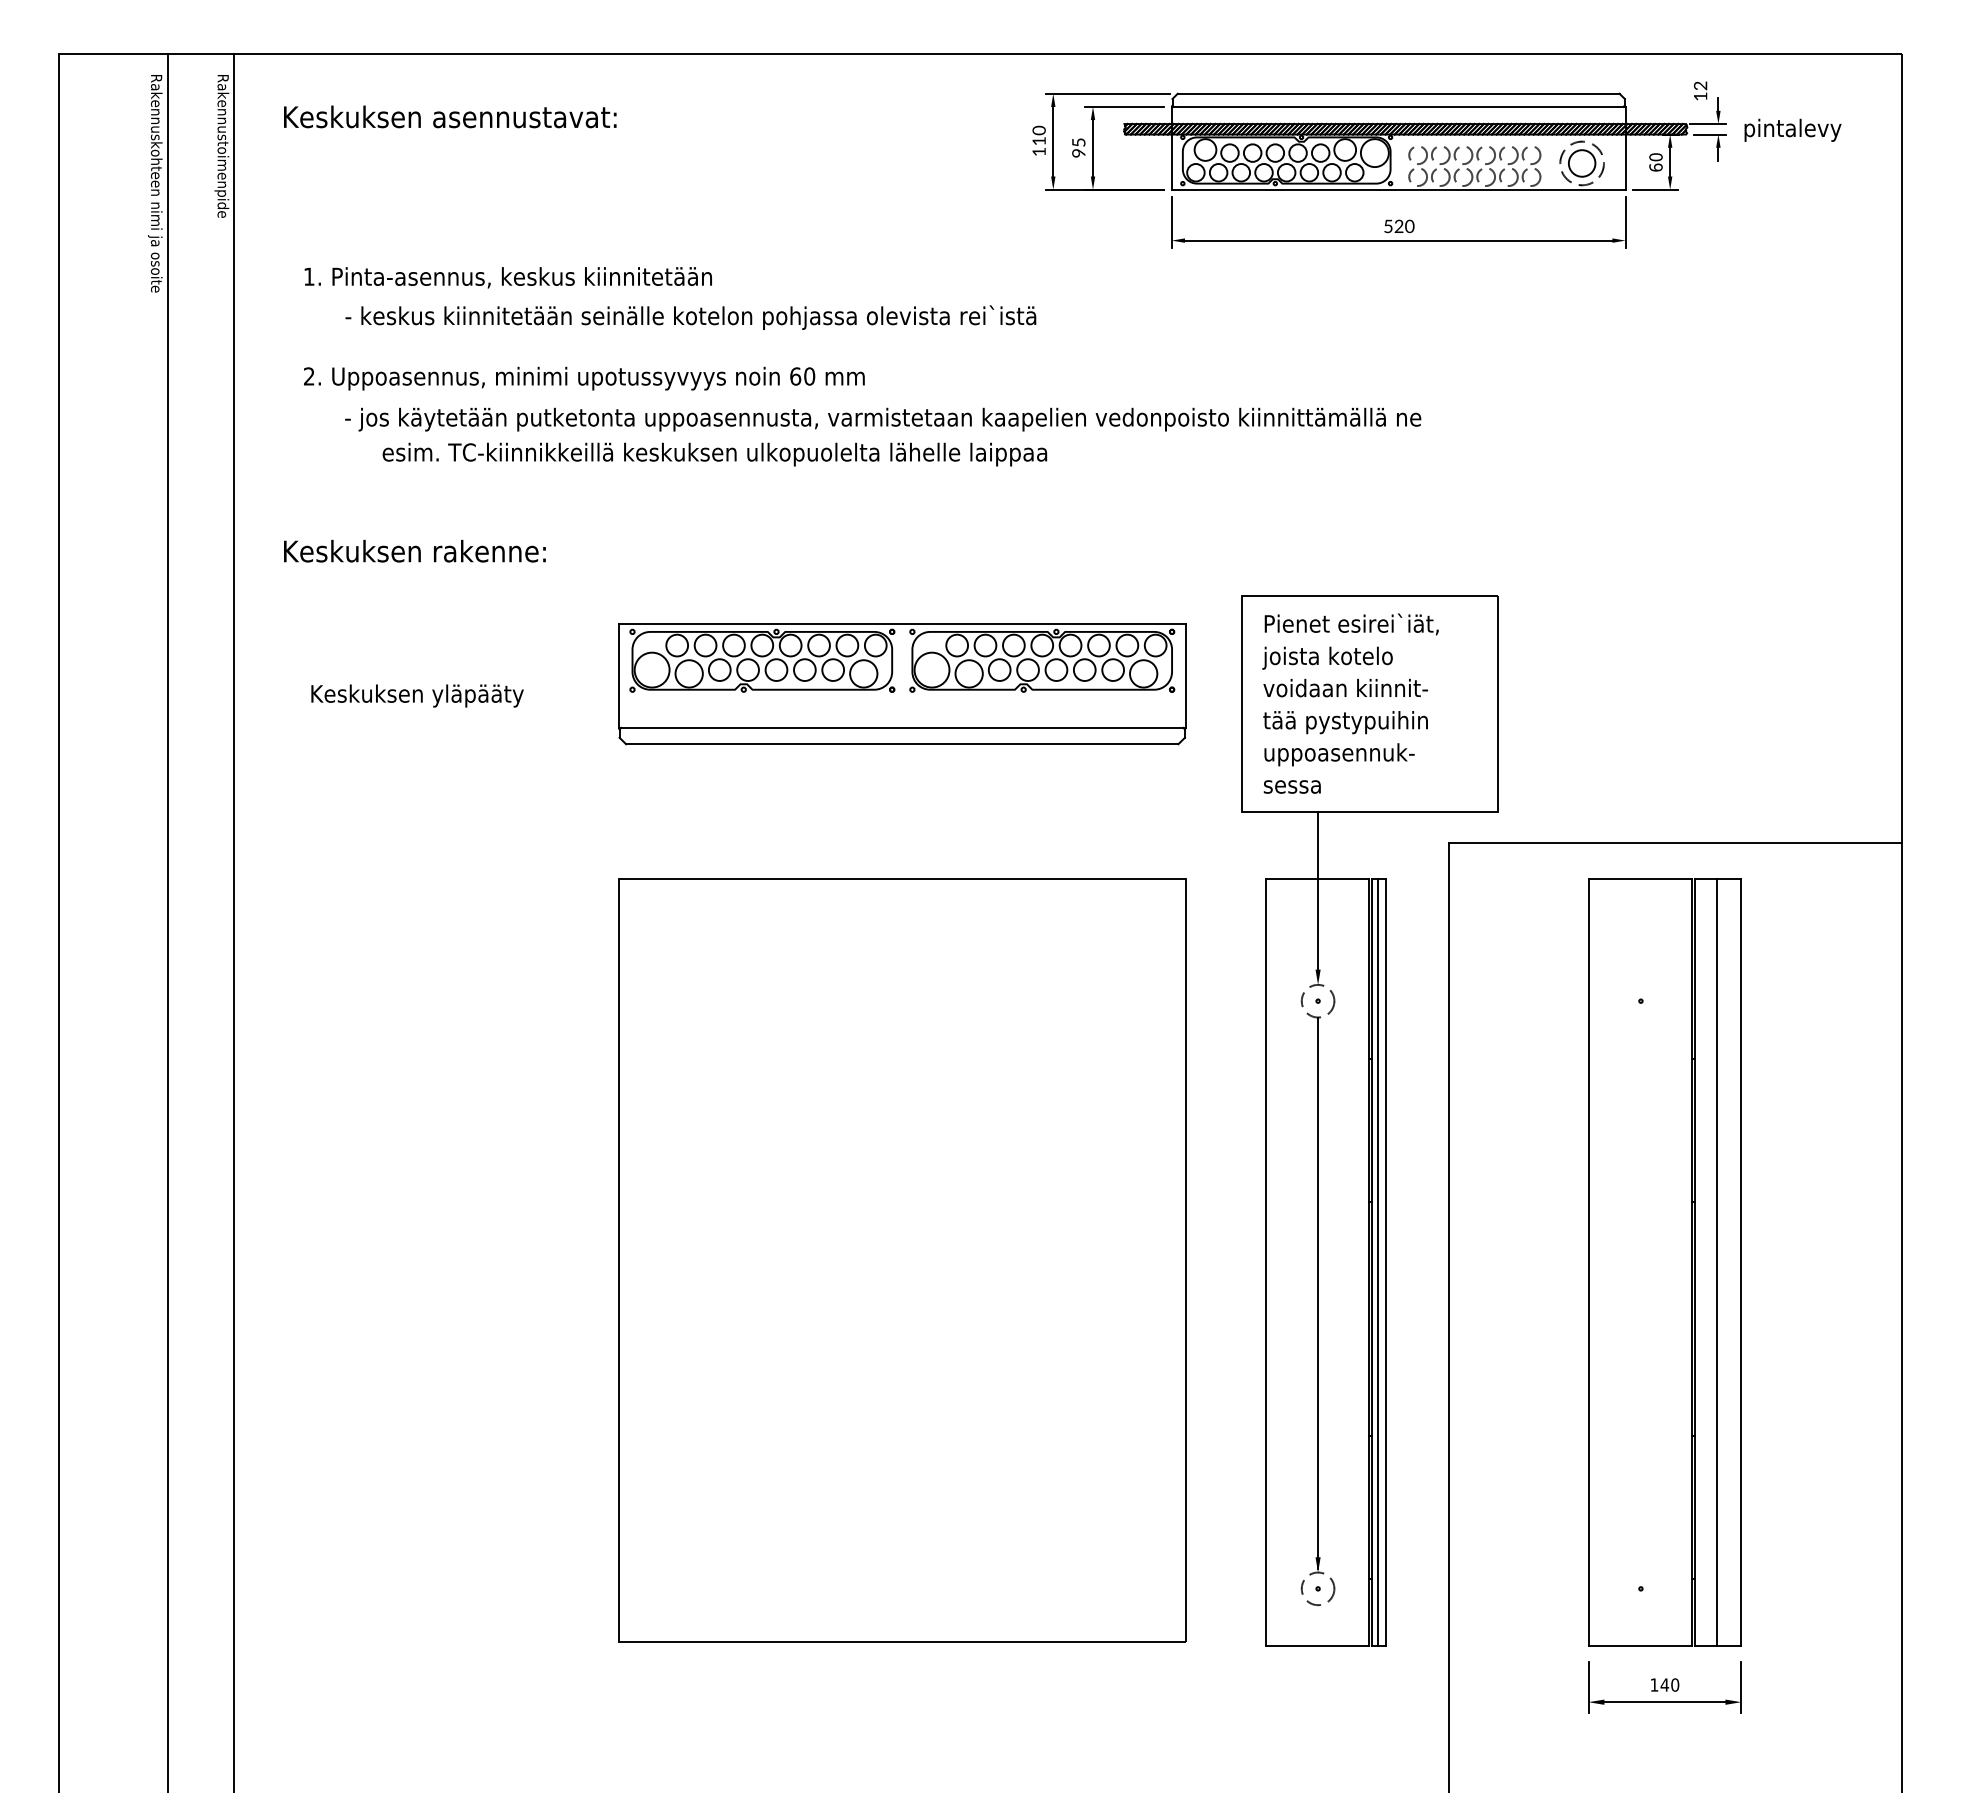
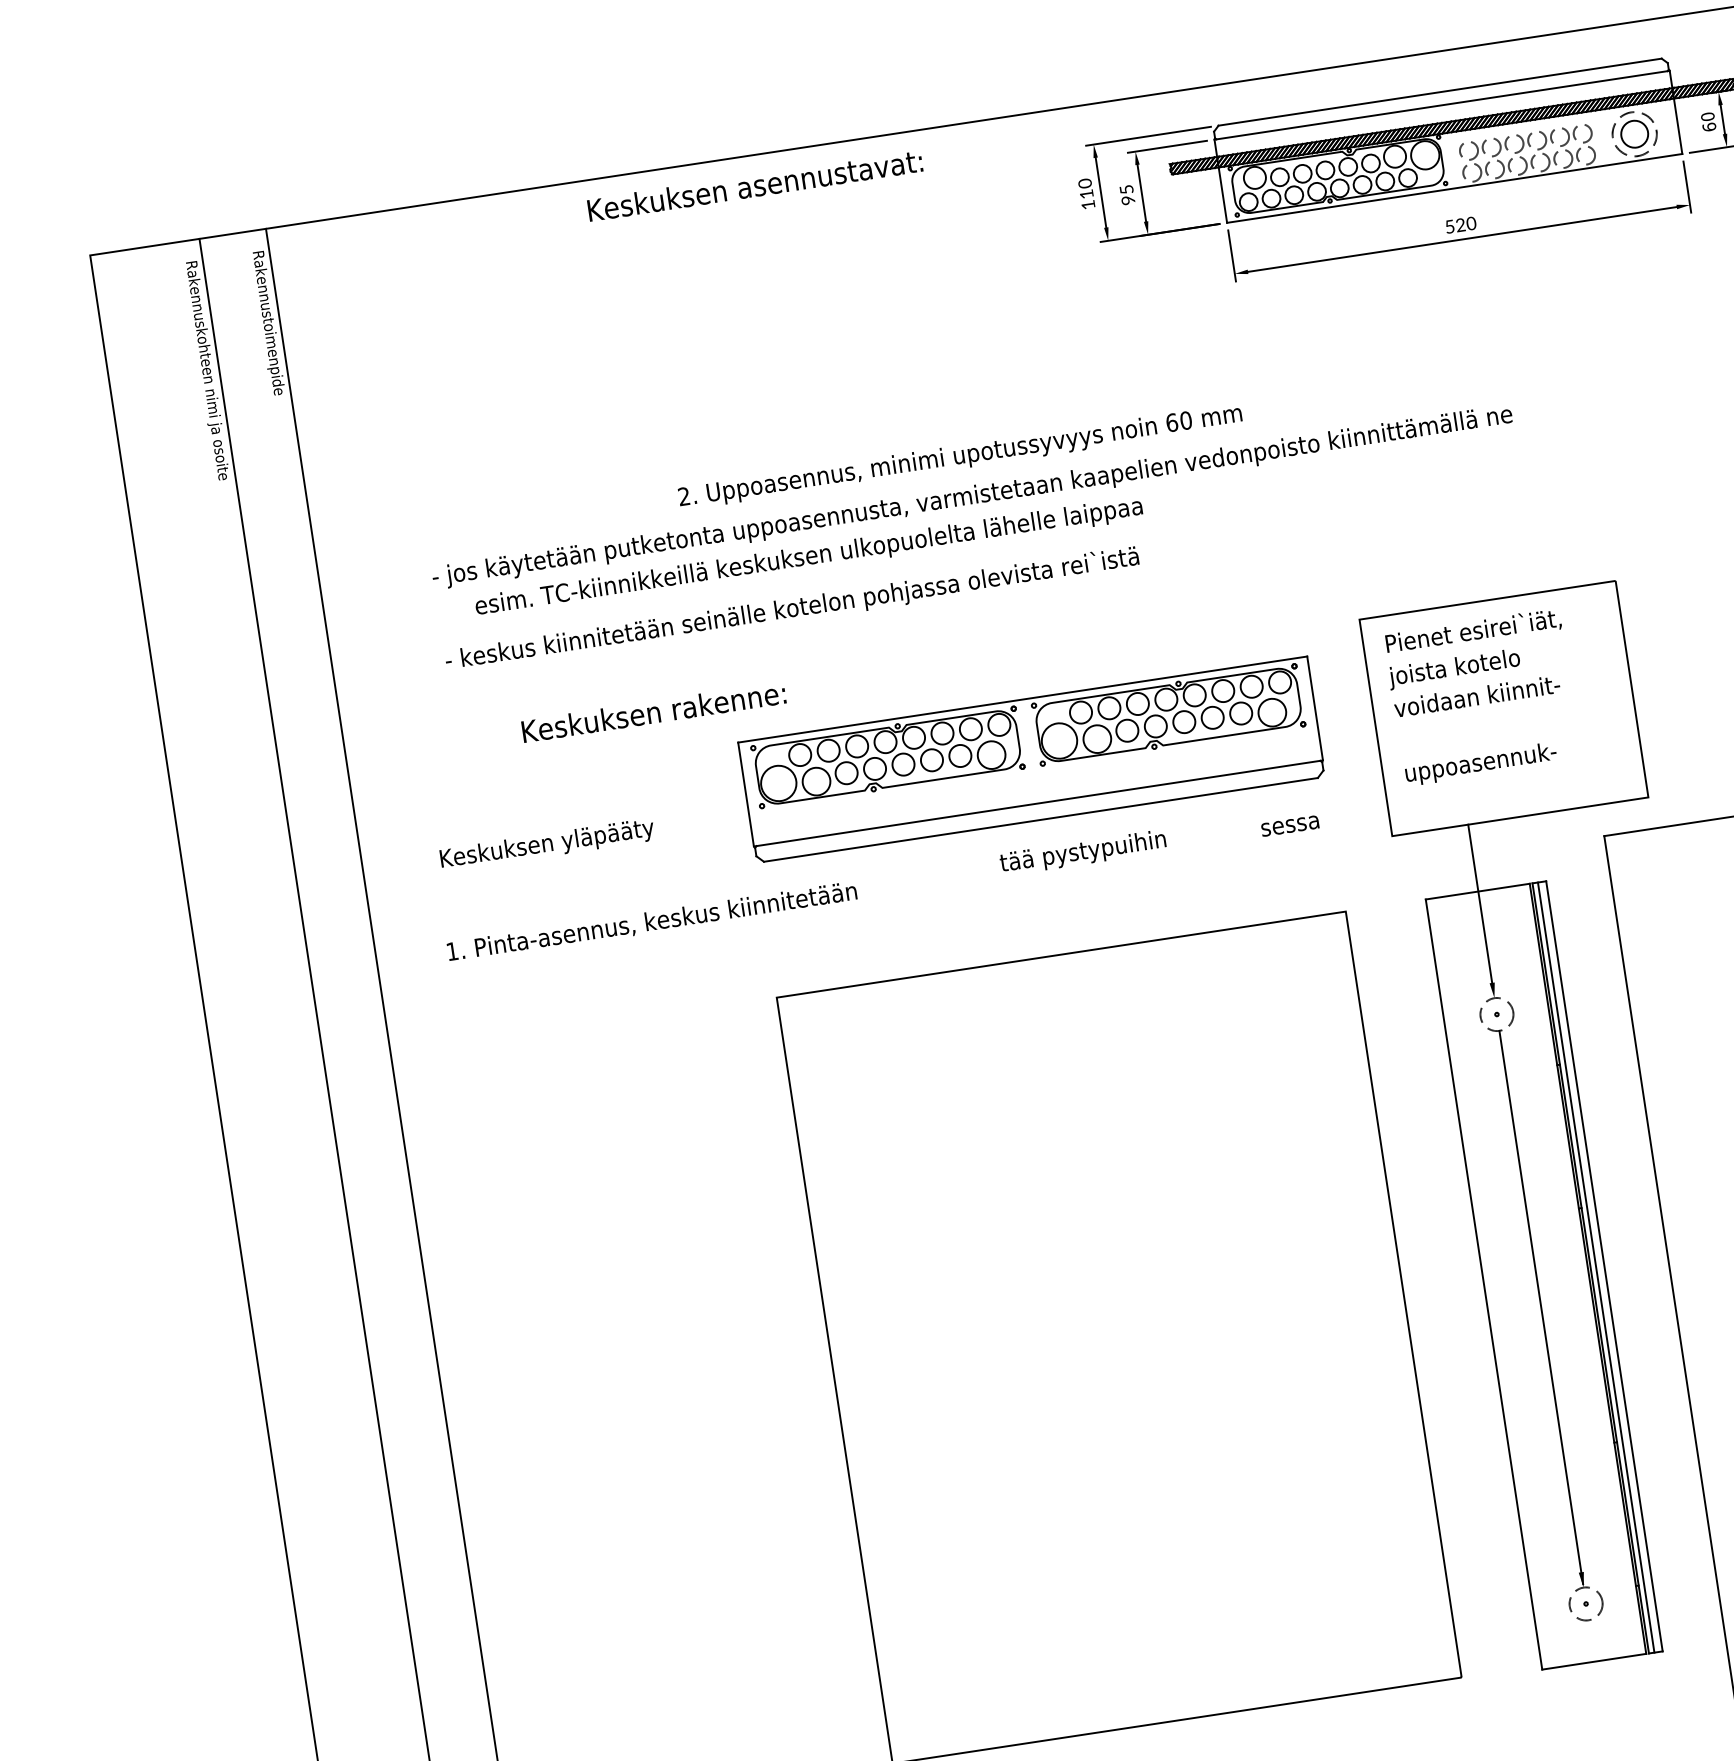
text: (450, 116) -> (755, 185), moved
text: (507, 277) -> (651, 922), moved
text: (690, 317) -> (791, 609), moved
text: (584, 378) -> (960, 456), moved
text: (414, 550) -> (653, 711), moved
text: (1345, 722) -> (1083, 852), moved
text: (1291, 786) -> (1289, 825), moved

